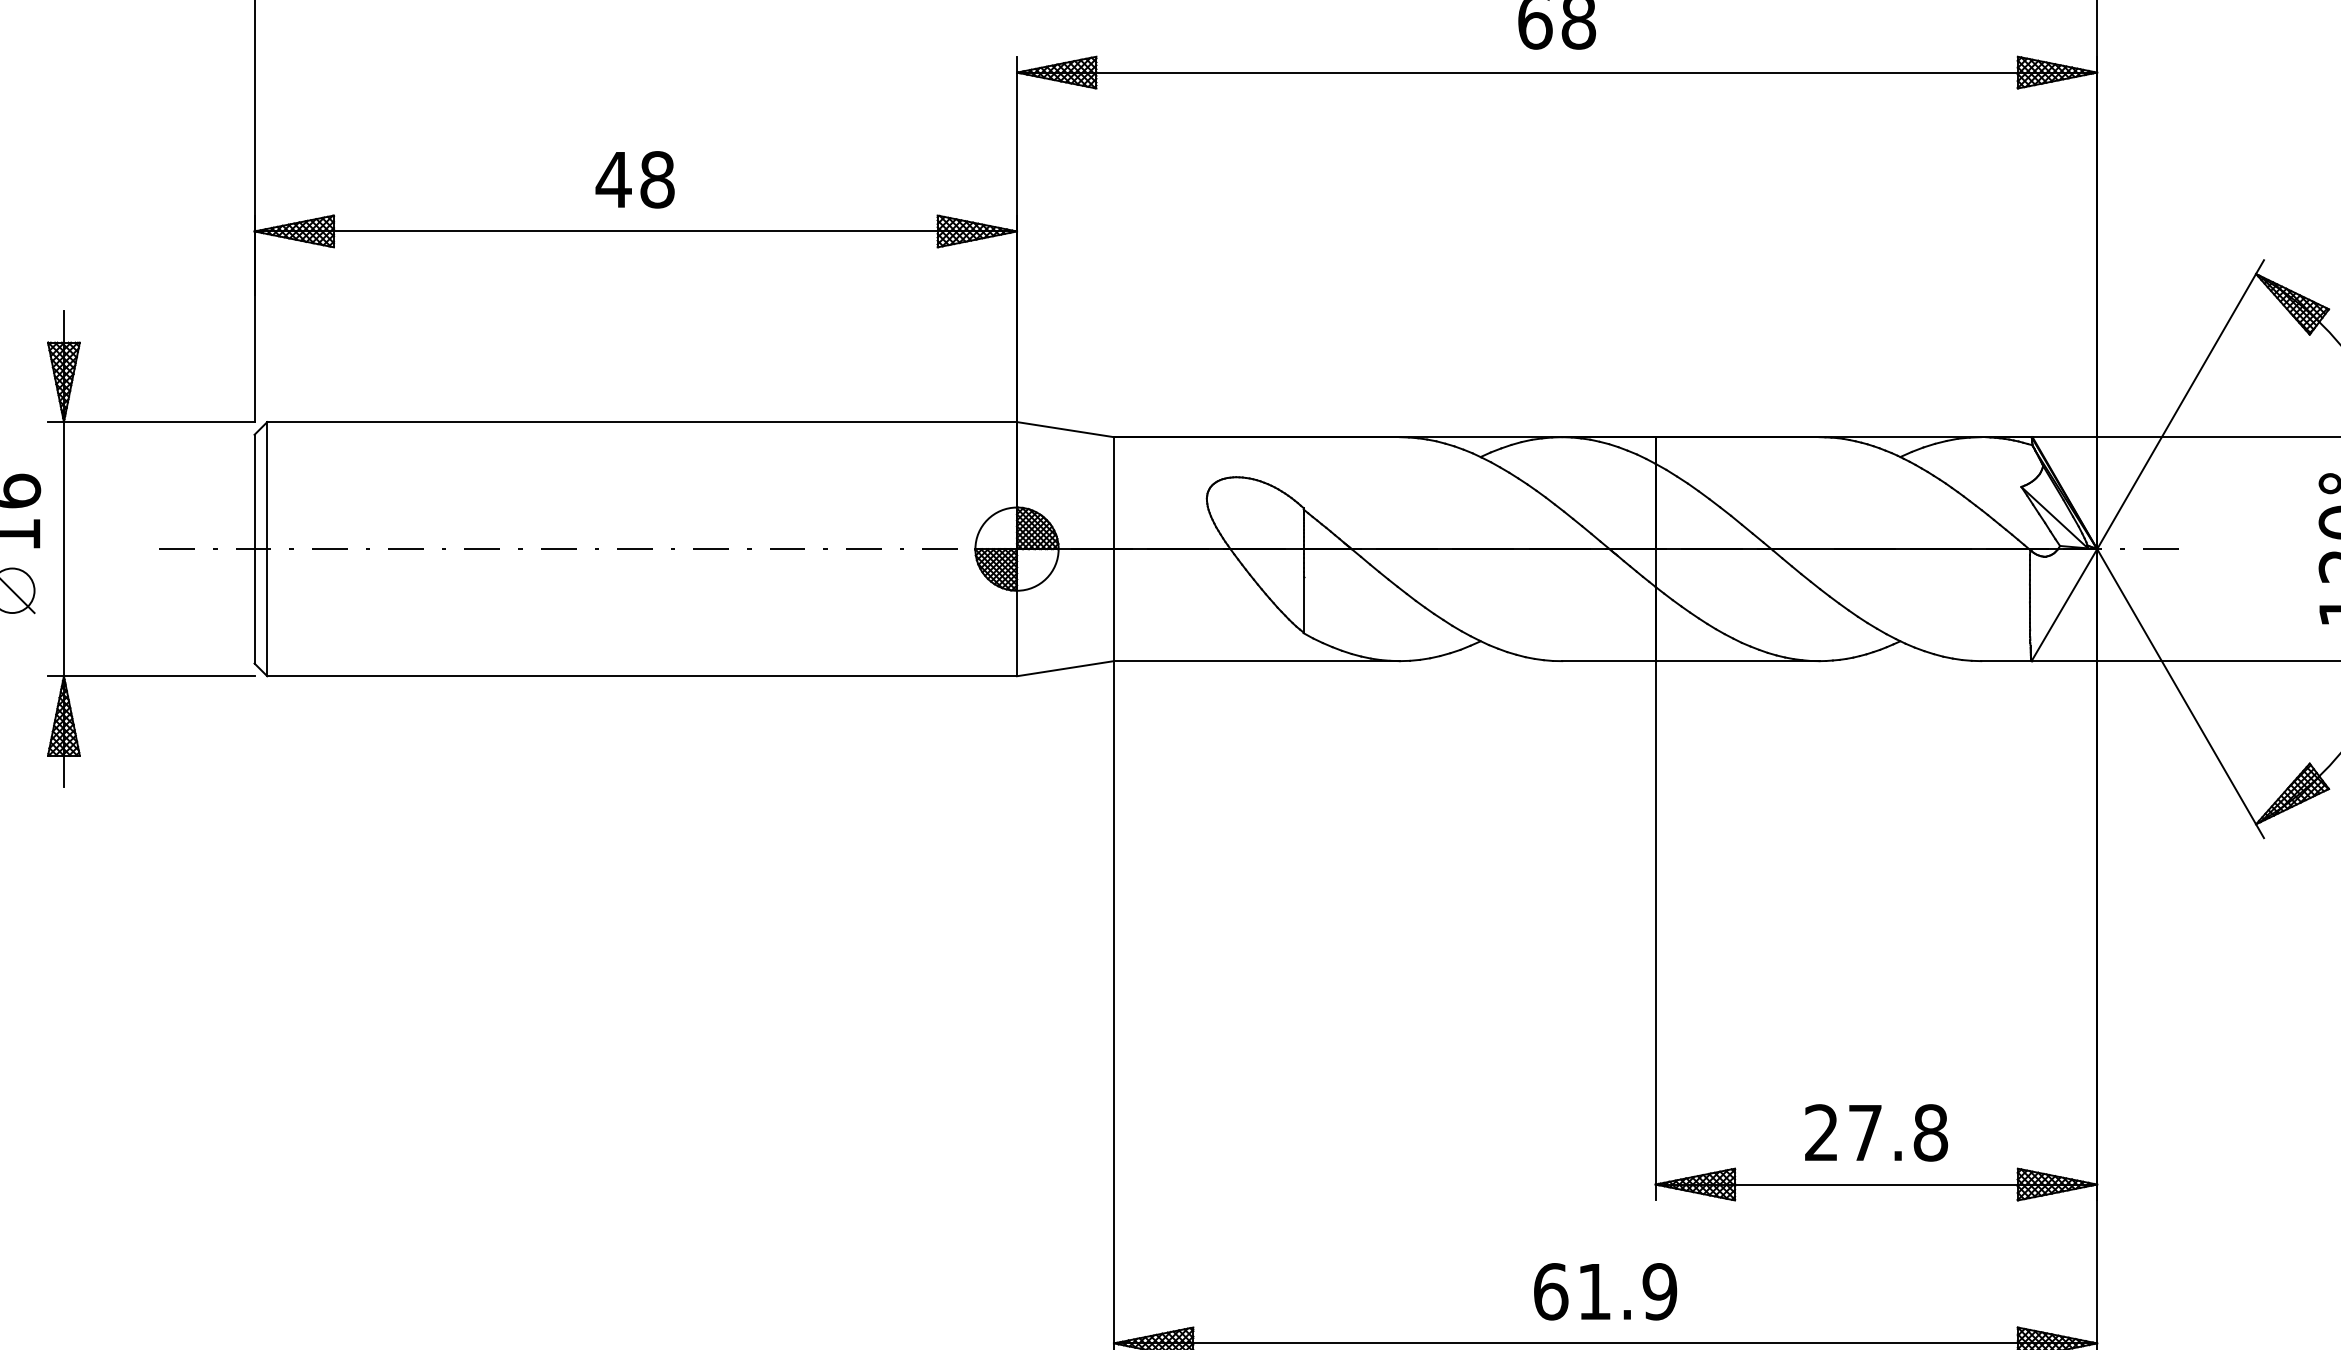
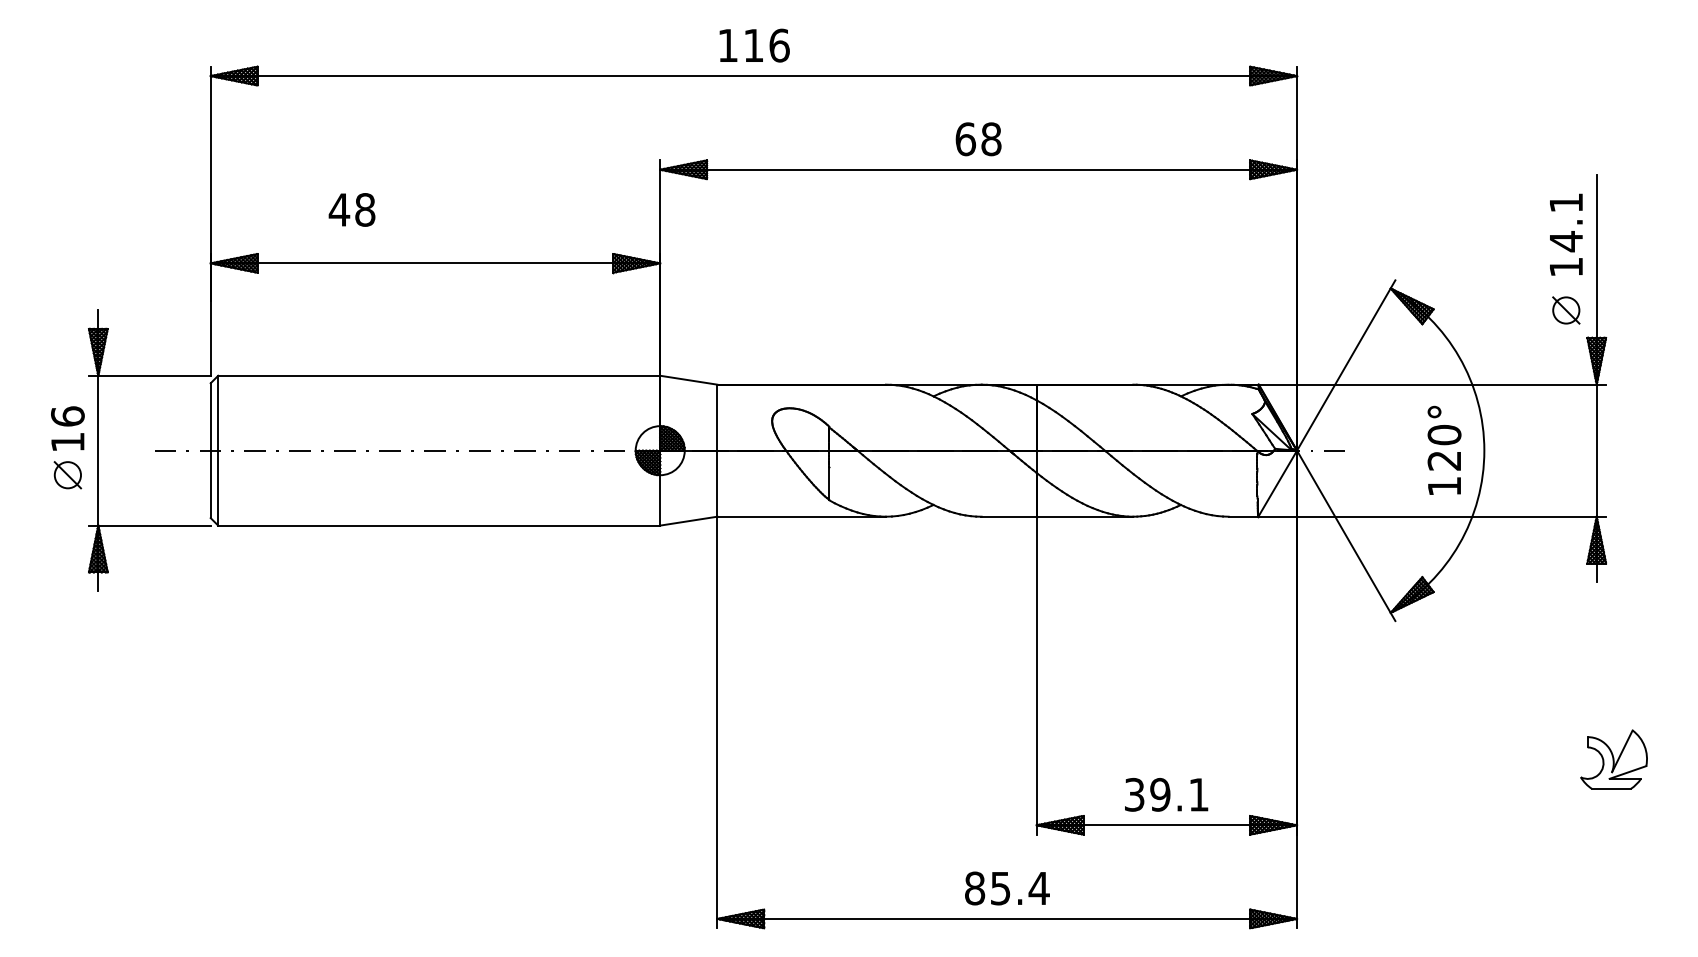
text: (634, 179) -> (351, 209), moved
text: (1875, 1132) -> (1166, 794), 27.8 -> 39.1
text: (1606, 1291) -> (1007, 888), 61.9 -> 85.4

